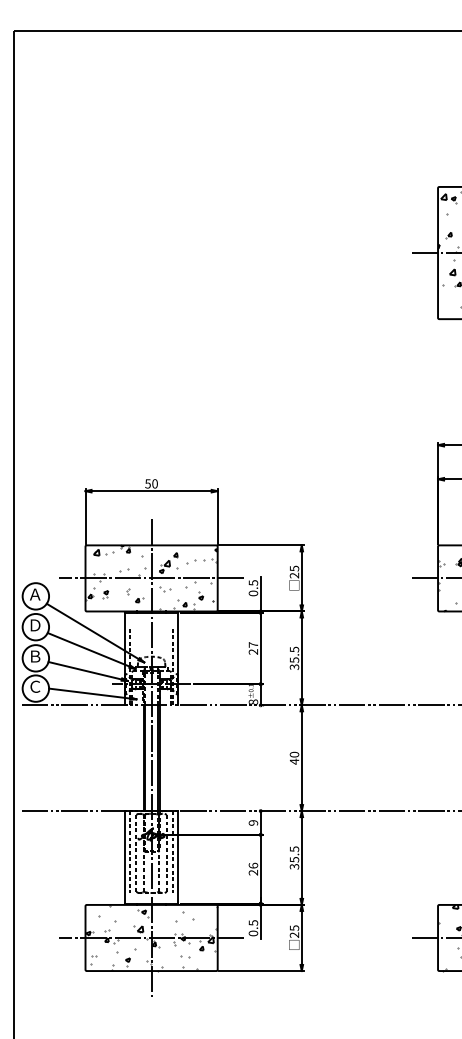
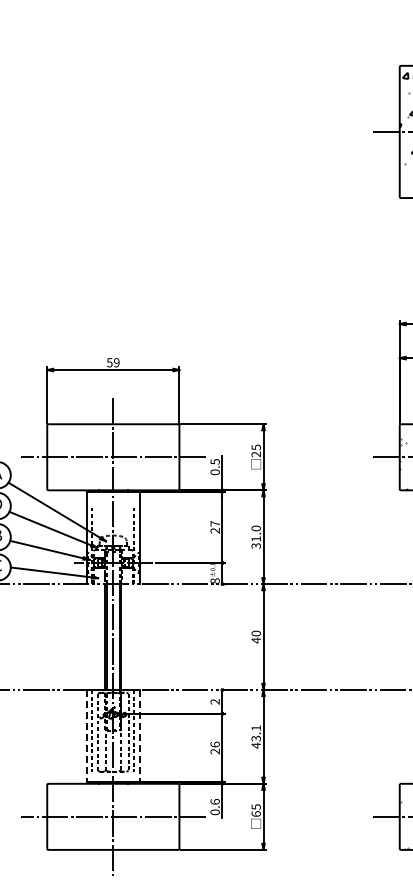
text: (154, 483) -> (116, 362), 50 -> 59
hatch: (151, 577) -> (113, 456), removed
text: (294, 654) -> (256, 533), 35.5 -> 31.0
text: (253, 822) -> (215, 701), 9 -> 2
line: (125, 857) -> (87, 736), solid -> dashed
line: (178, 857) -> (140, 736), solid -> dashed
text: (294, 857) -> (256, 736), 35.5 -> 43.1
text: (253, 922) -> (215, 801), 0.5 -> 0.6
text: (294, 934) -> (256, 813), 25 -> 65
hatch: (151, 937) -> (113, 816), removed

